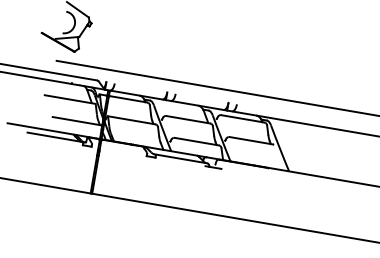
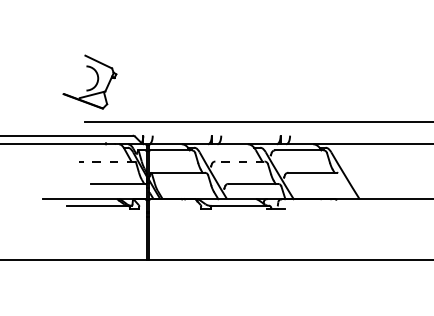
line: (70, 99) -> (107, 161), solid -> dashed
line: (187, 119) -> (239, 161), solid -> dashed

